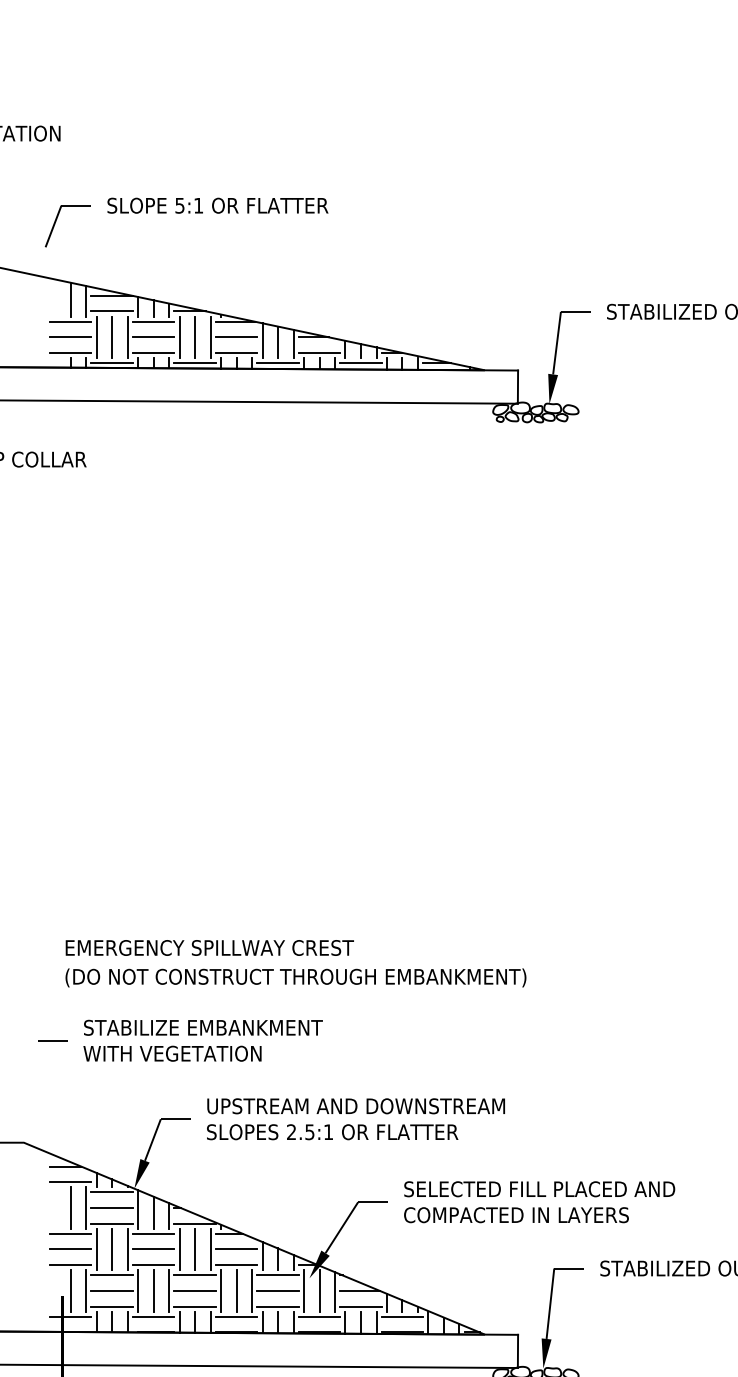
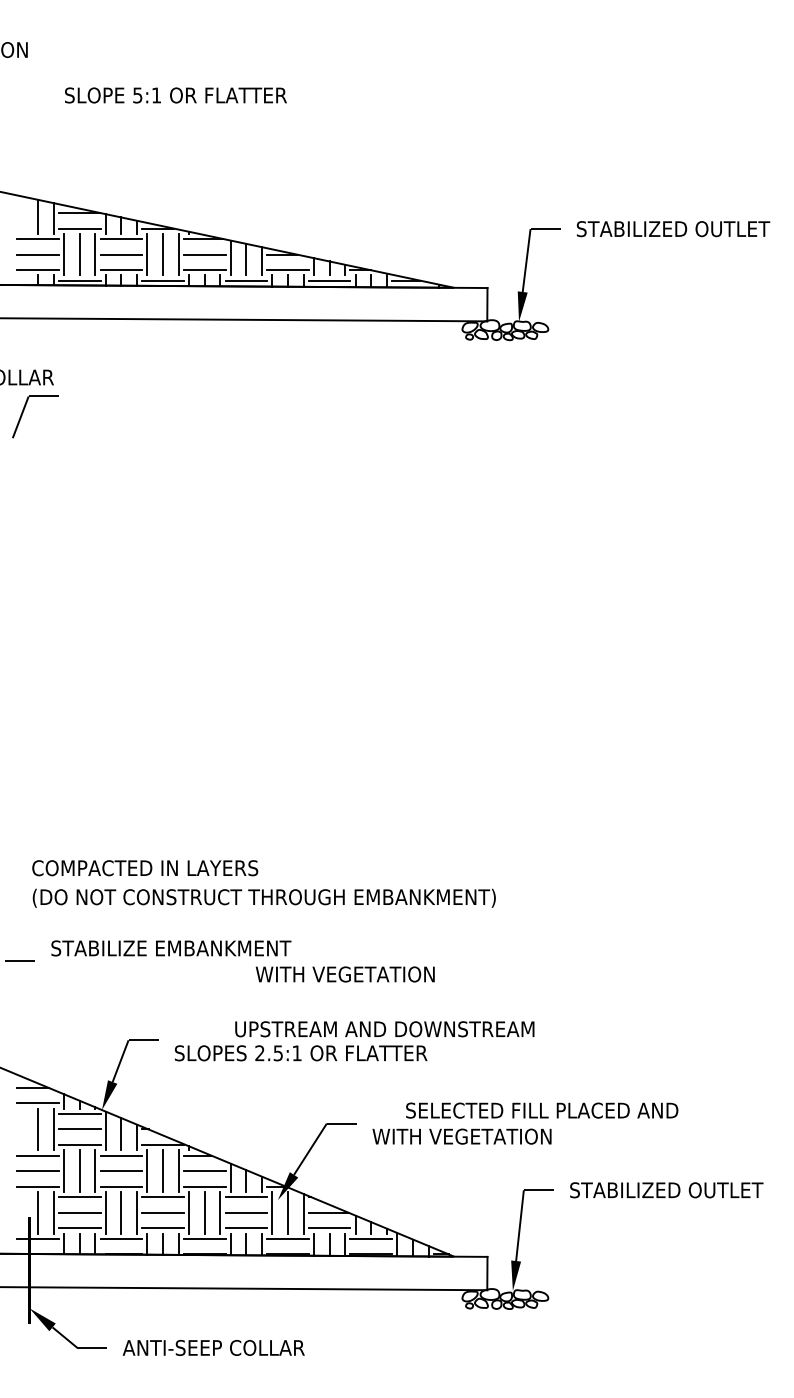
text: (217, 205) -> (175, 95), moved
part: (56, 222) -> (23, 413), moved
text: (209, 948) -> (177, 868), EMERGENCY SPILLWAY CREST -> COMPACTED IN LAYERS
text: (171, 1053) -> (344, 974), moved
text: (355, 1106) -> (384, 1029), moved
text: (539, 1189) -> (542, 1110), moved
text: (516, 1215) -> (485, 1136), COMPACTED IN LAYERS -> WITH VEGETATION

